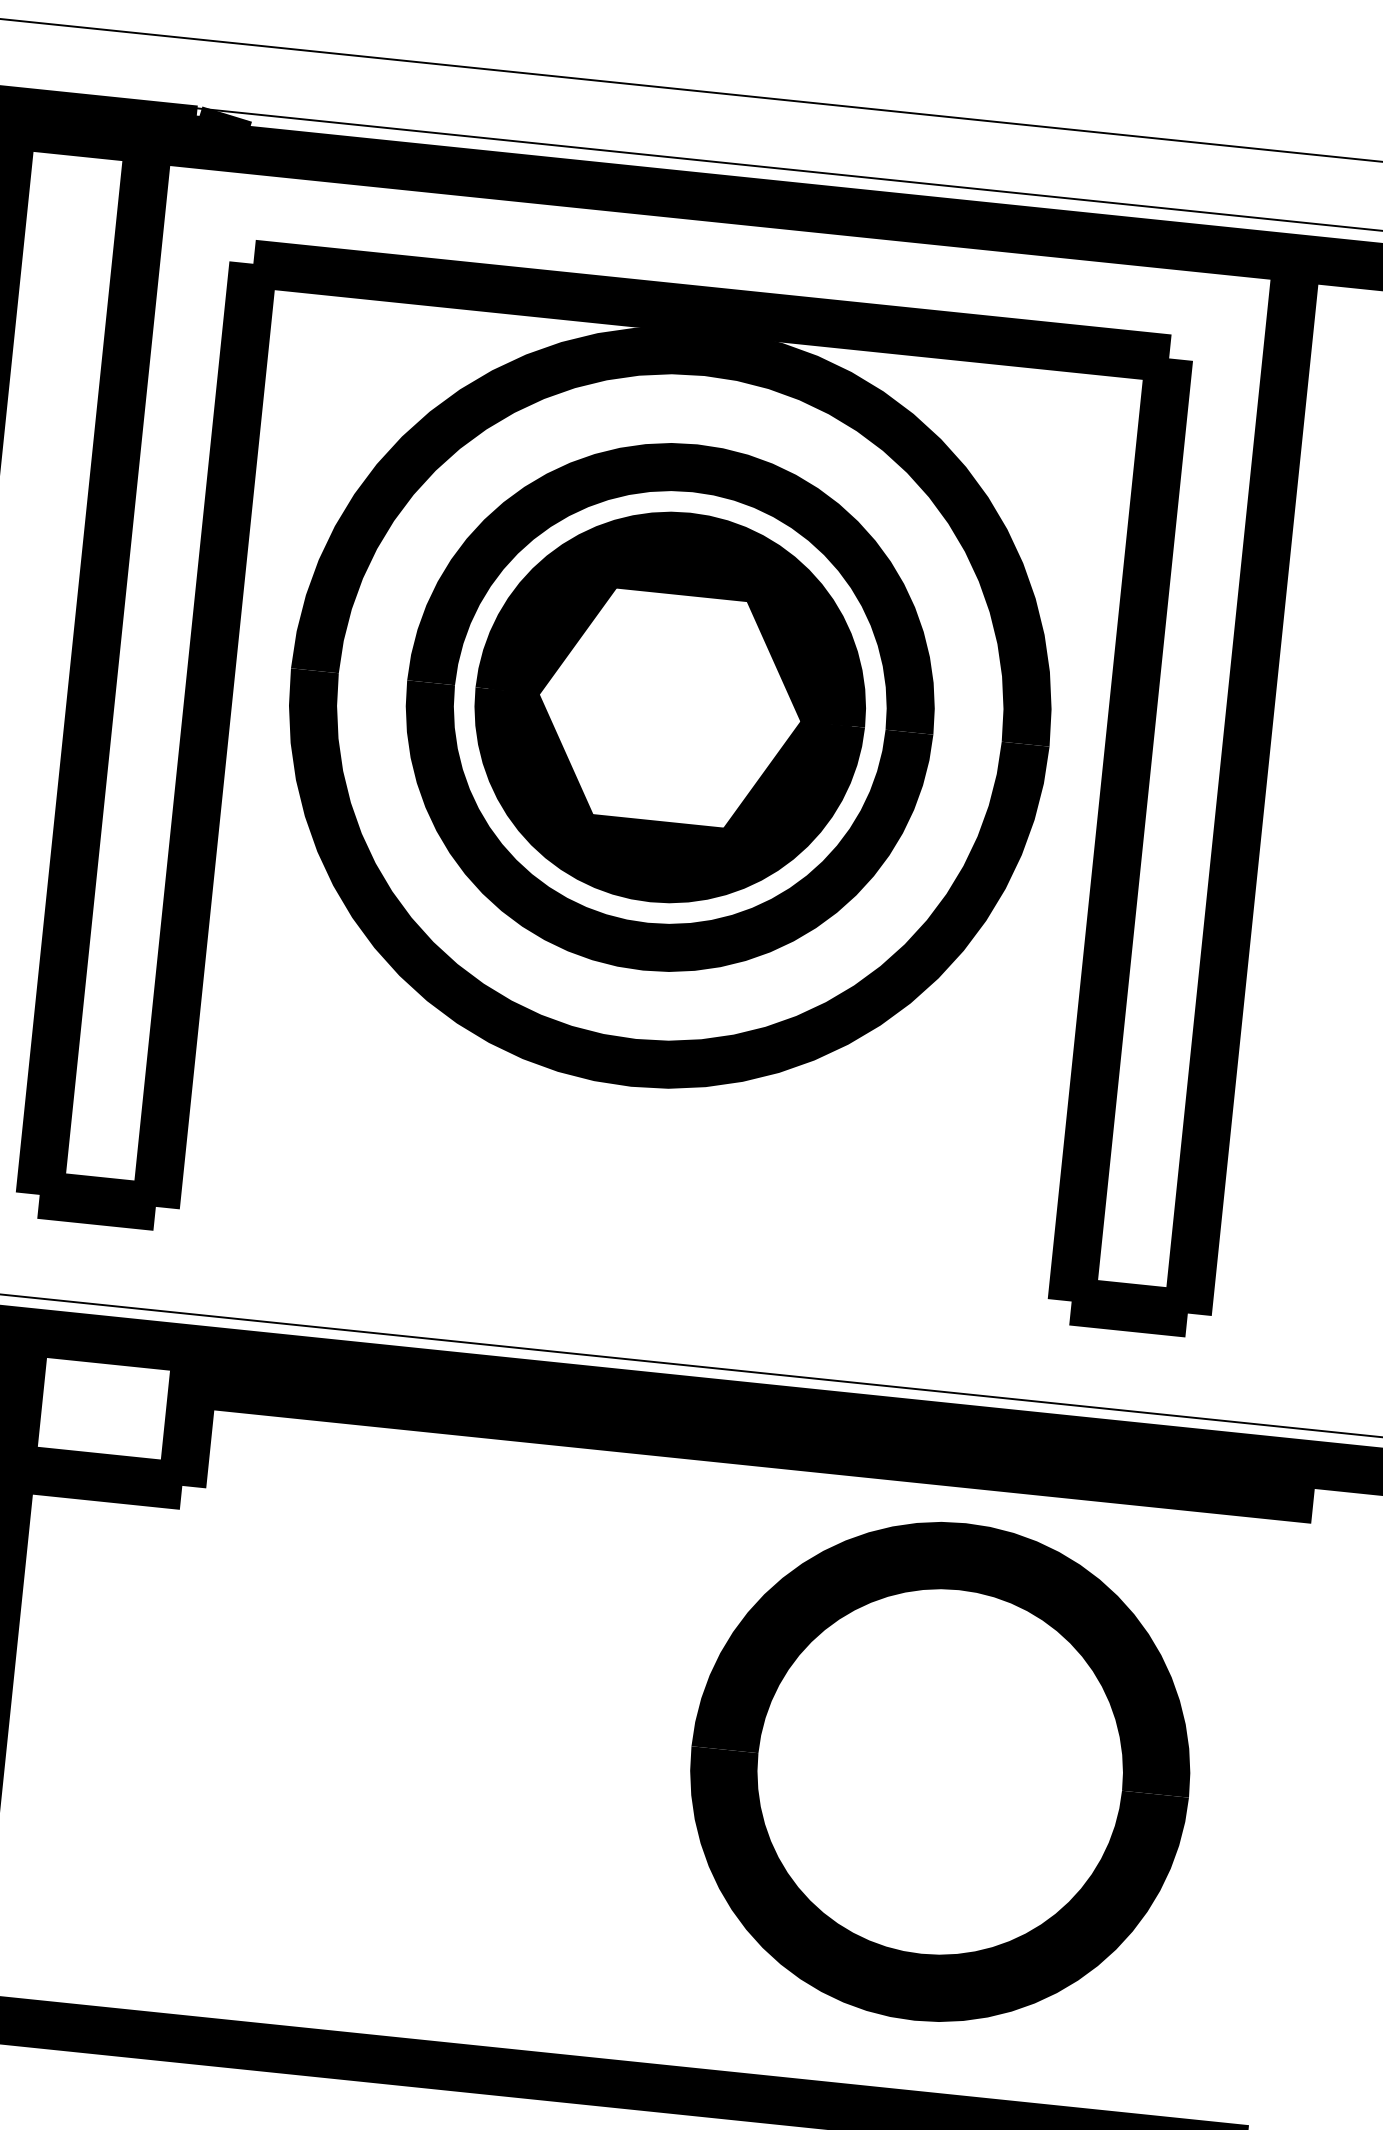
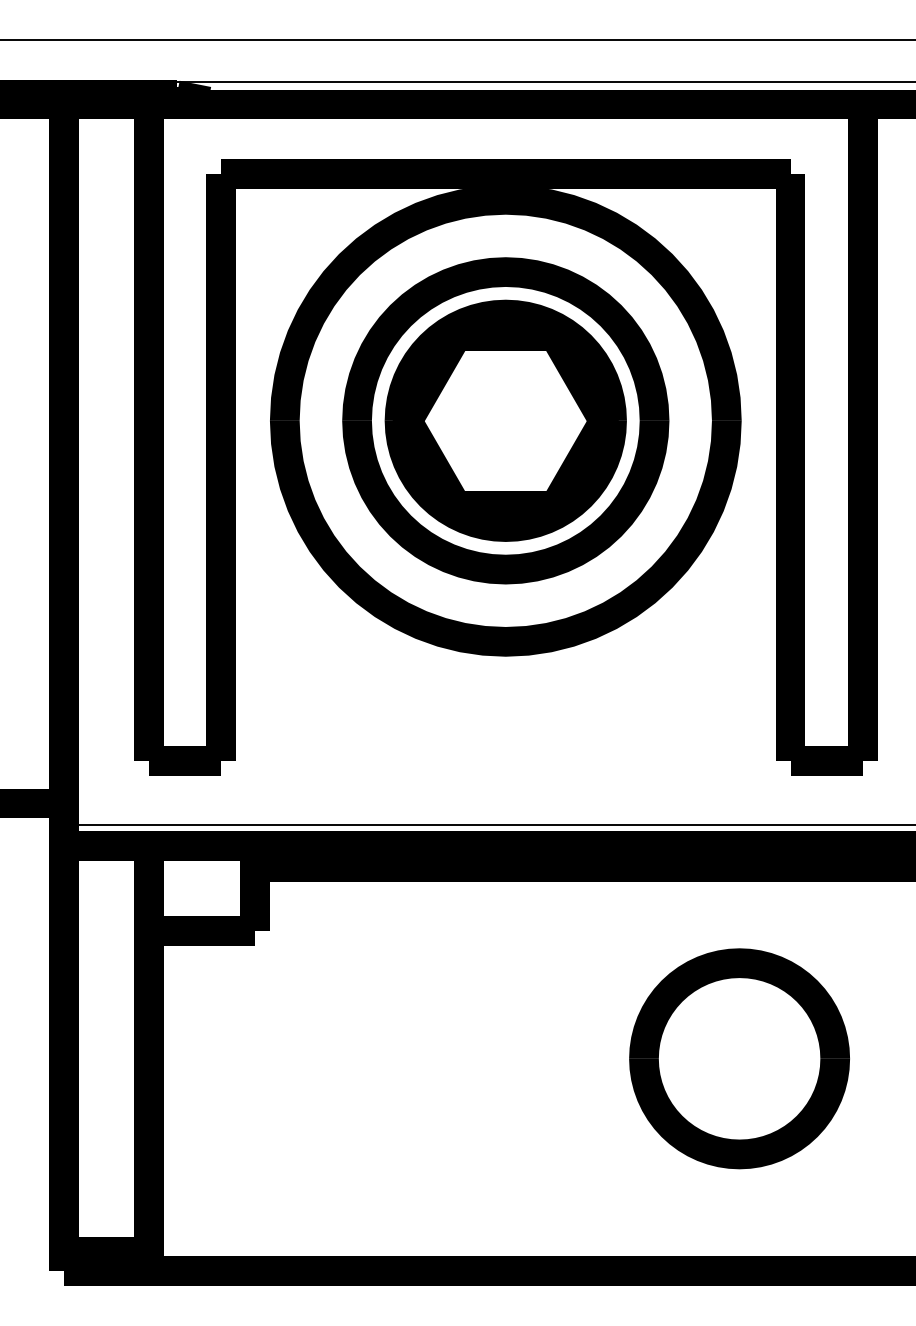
part: (940, 1771) -> (739, 1058), size x0.71

